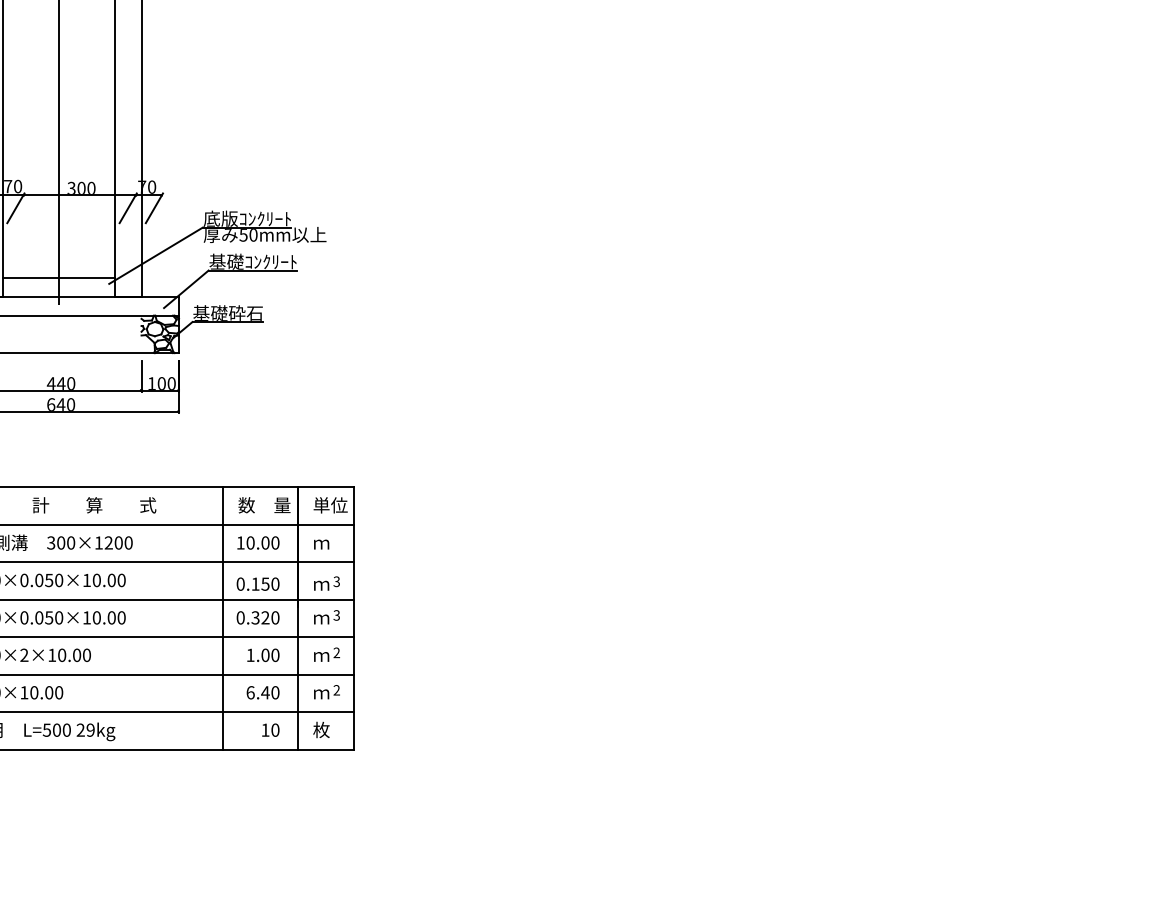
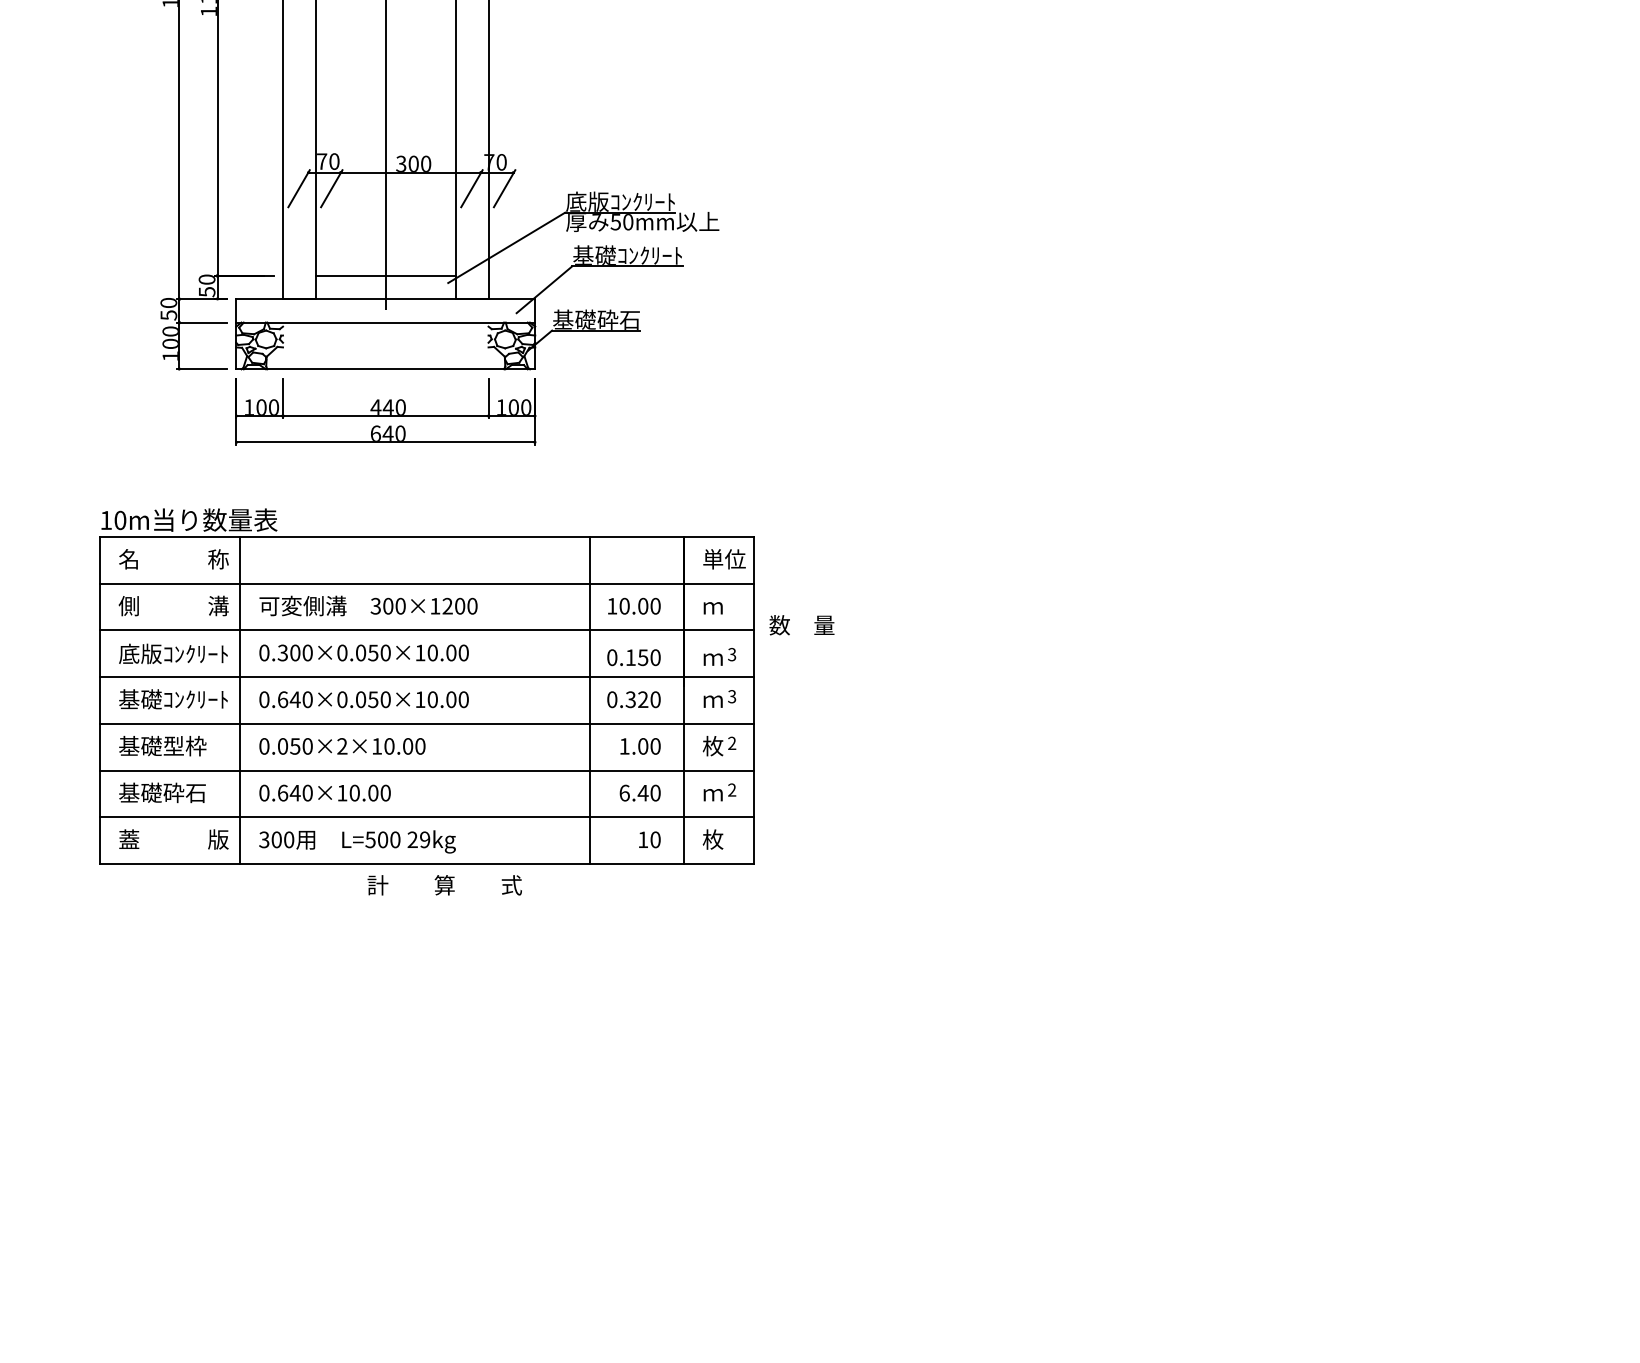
text: (94, 505) -> (444, 885), moved
text: (264, 505) -> (801, 625), moved
text: (321, 654) -> (712, 745), ｍ -> 枚

